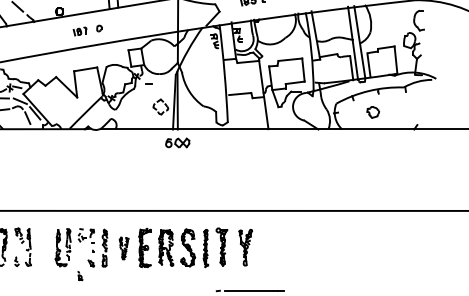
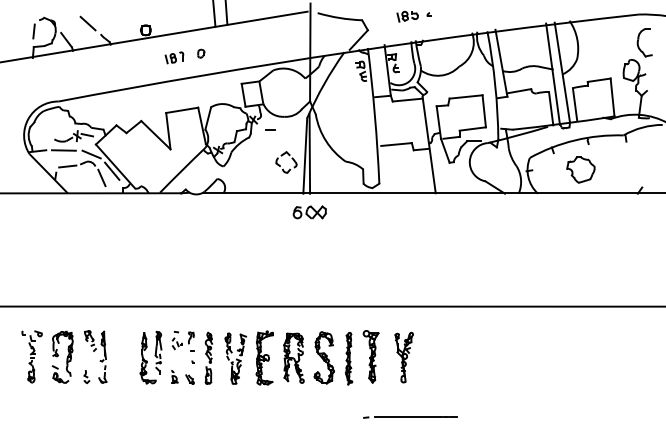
part: (372, 112) -> (580, 169), size x1.67
part: (124, 248) -> (235, 358), size x1.67
part: (80, 275) -> (174, 376), moved

